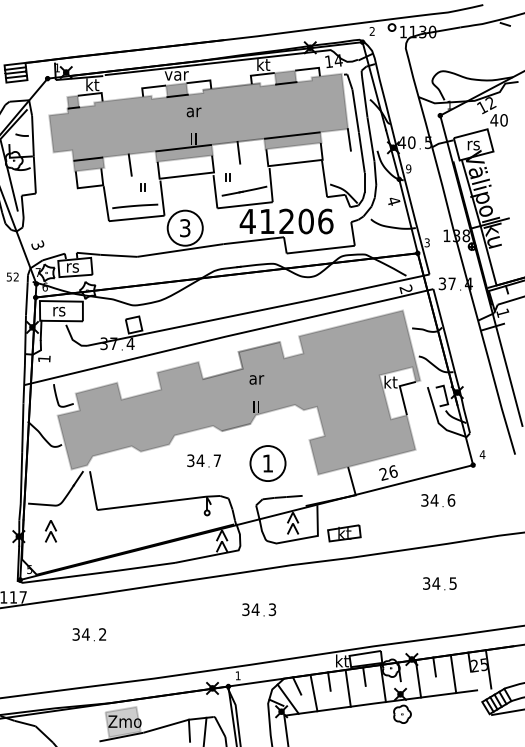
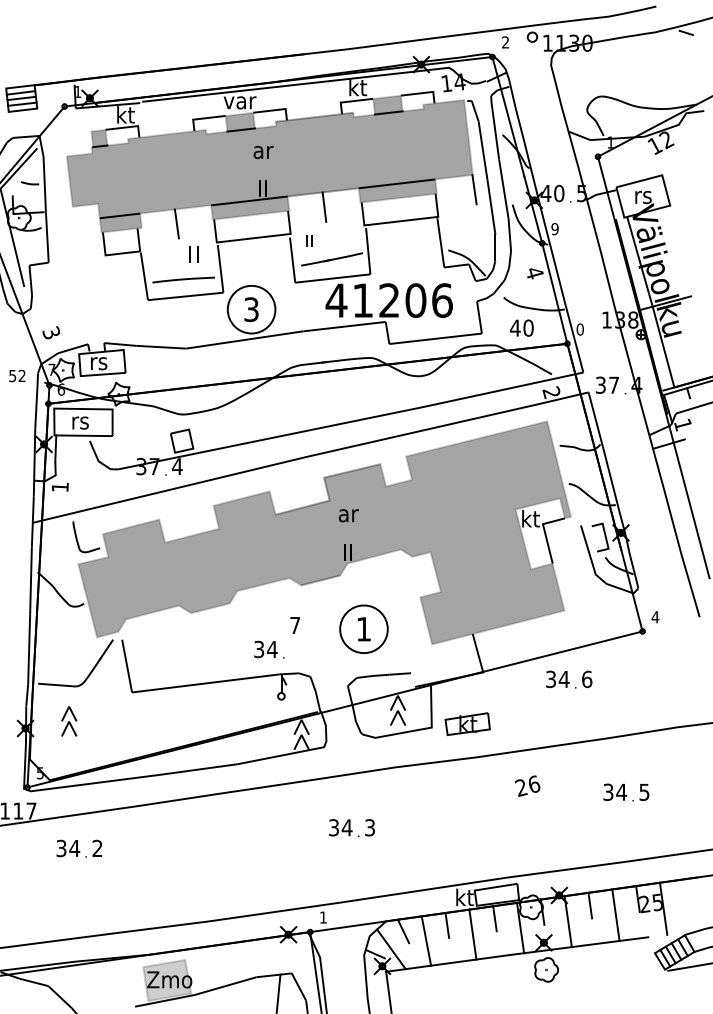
text: (498, 119) -> (521, 327), moved
part: (143, 187) -> (194, 254), size x1.6
text: (426, 242) -> (579, 329), 3 -> 0
text: (198, 460) -> (269, 649), moved
text: (388, 472) -> (527, 785), moved
text: (438, 500) -> (569, 679), moved
text: (439, 583) -> (626, 792), moved
text: (89, 634) -> (79, 848), moved
line: (189, 730) -> (257, 992), removed

